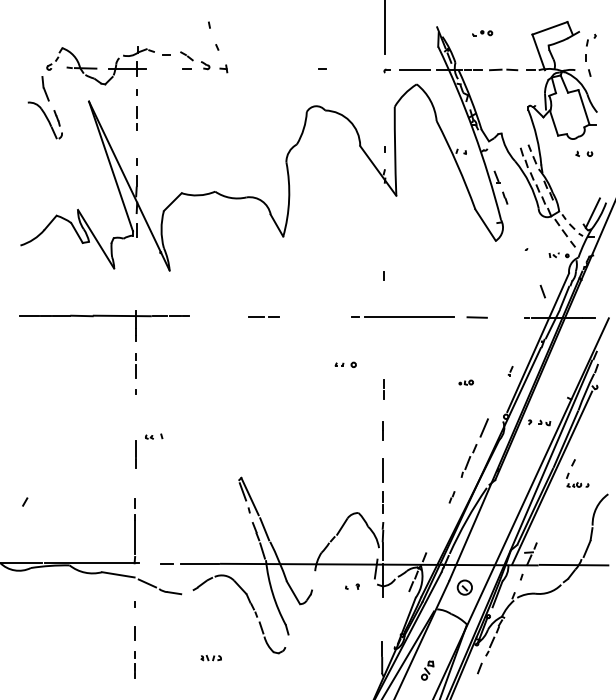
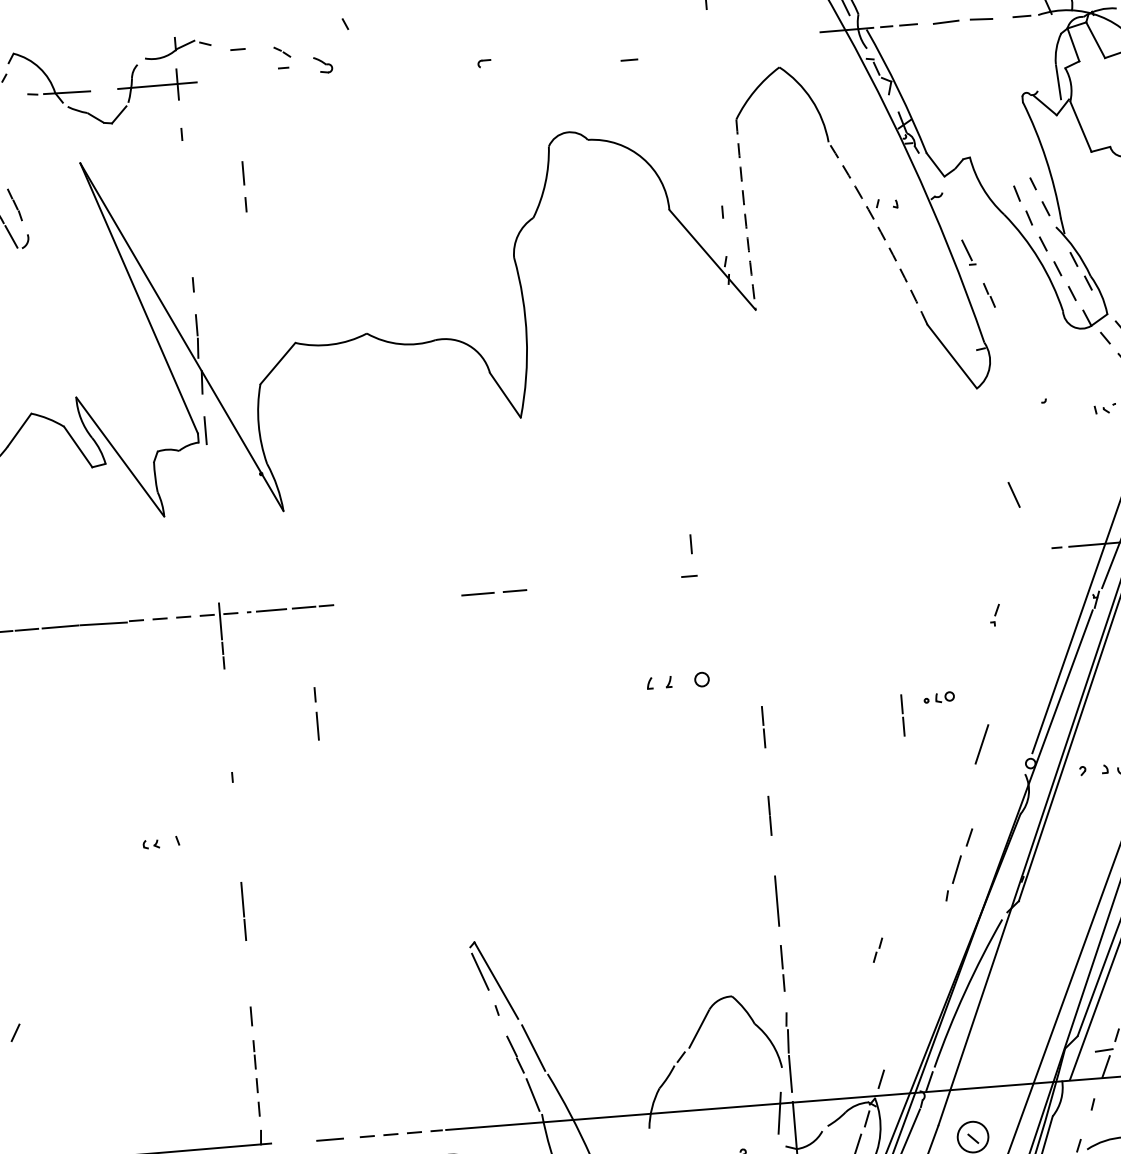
part: (186, 60) -> (281, 57), size x0.6
part: (223, 68) -> (362, 68), removed
line: (322, 68) -> (629, 58), moved
line: (415, 69) -> (774, 35), removed
part: (386, 70) -> (482, 62), moved
line: (136, 118) -> (242, 186), moved
arc: (395, 151) -> (745, 215), solid -> dashed
arc: (457, 164) -> (881, 231), solid -> dashed
line: (383, 275) -> (689, 543), moved
line: (542, 291) -> (1013, 494), moved
line: (122, 315) -> (190, 615), solid -> dashed
line: (409, 317) -> (805, 568), removed
line: (476, 317) -> (949, 556), removed
part: (345, 364) -> (677, 680), size x1.4
line: (135, 365) -> (315, 713), moved
part: (510, 371) -> (995, 614), moved
line: (448, 388) -> (902, 713), added
line: (483, 427) -> (980, 743), moved
part: (154, 436) -> (162, 842), moved
part: (451, 497) -> (876, 950), moved
line: (135, 538) -> (258, 1091), solid -> dashed
line: (200, 563) -> (402, 1132), solid -> dashed

